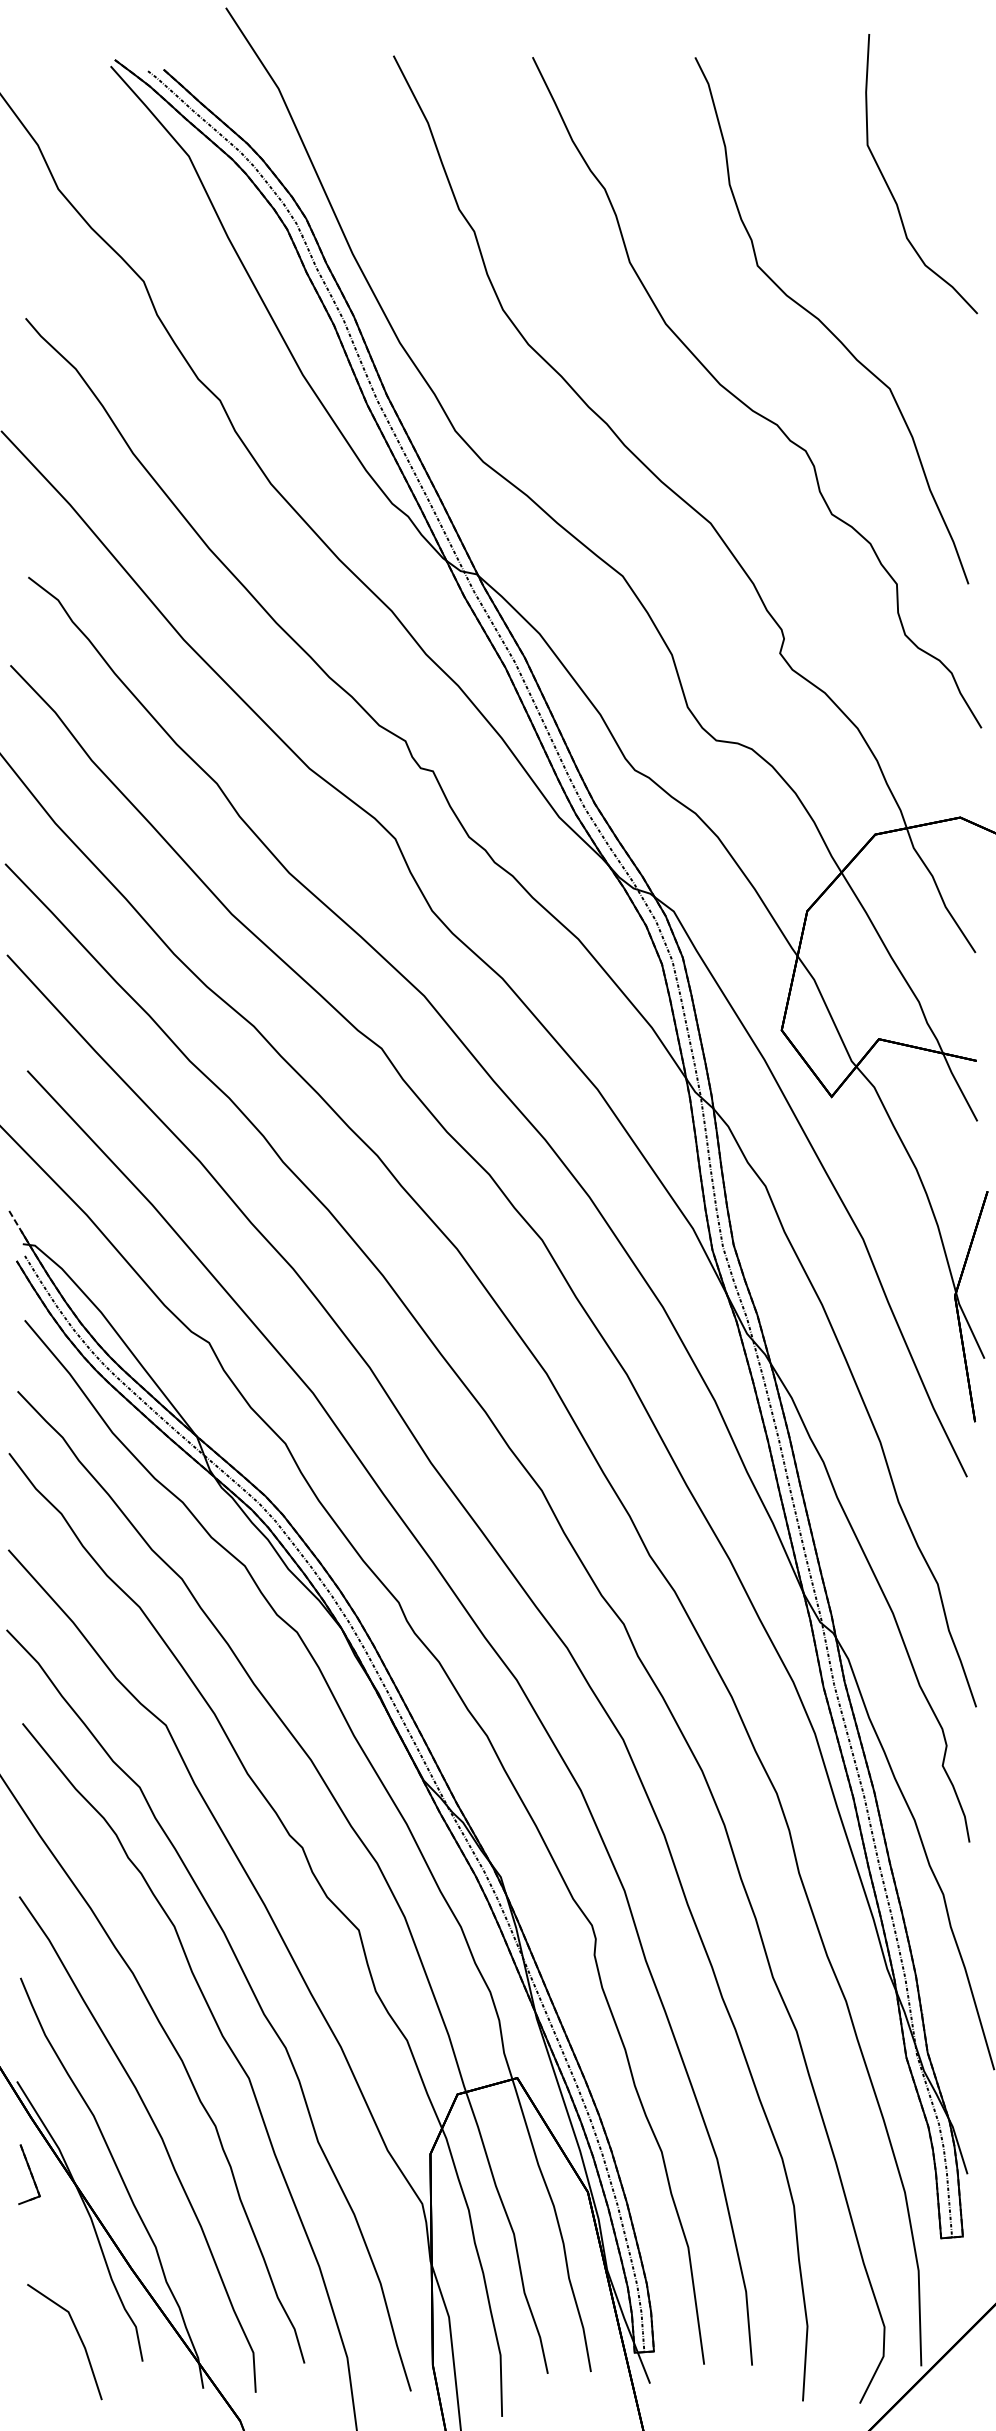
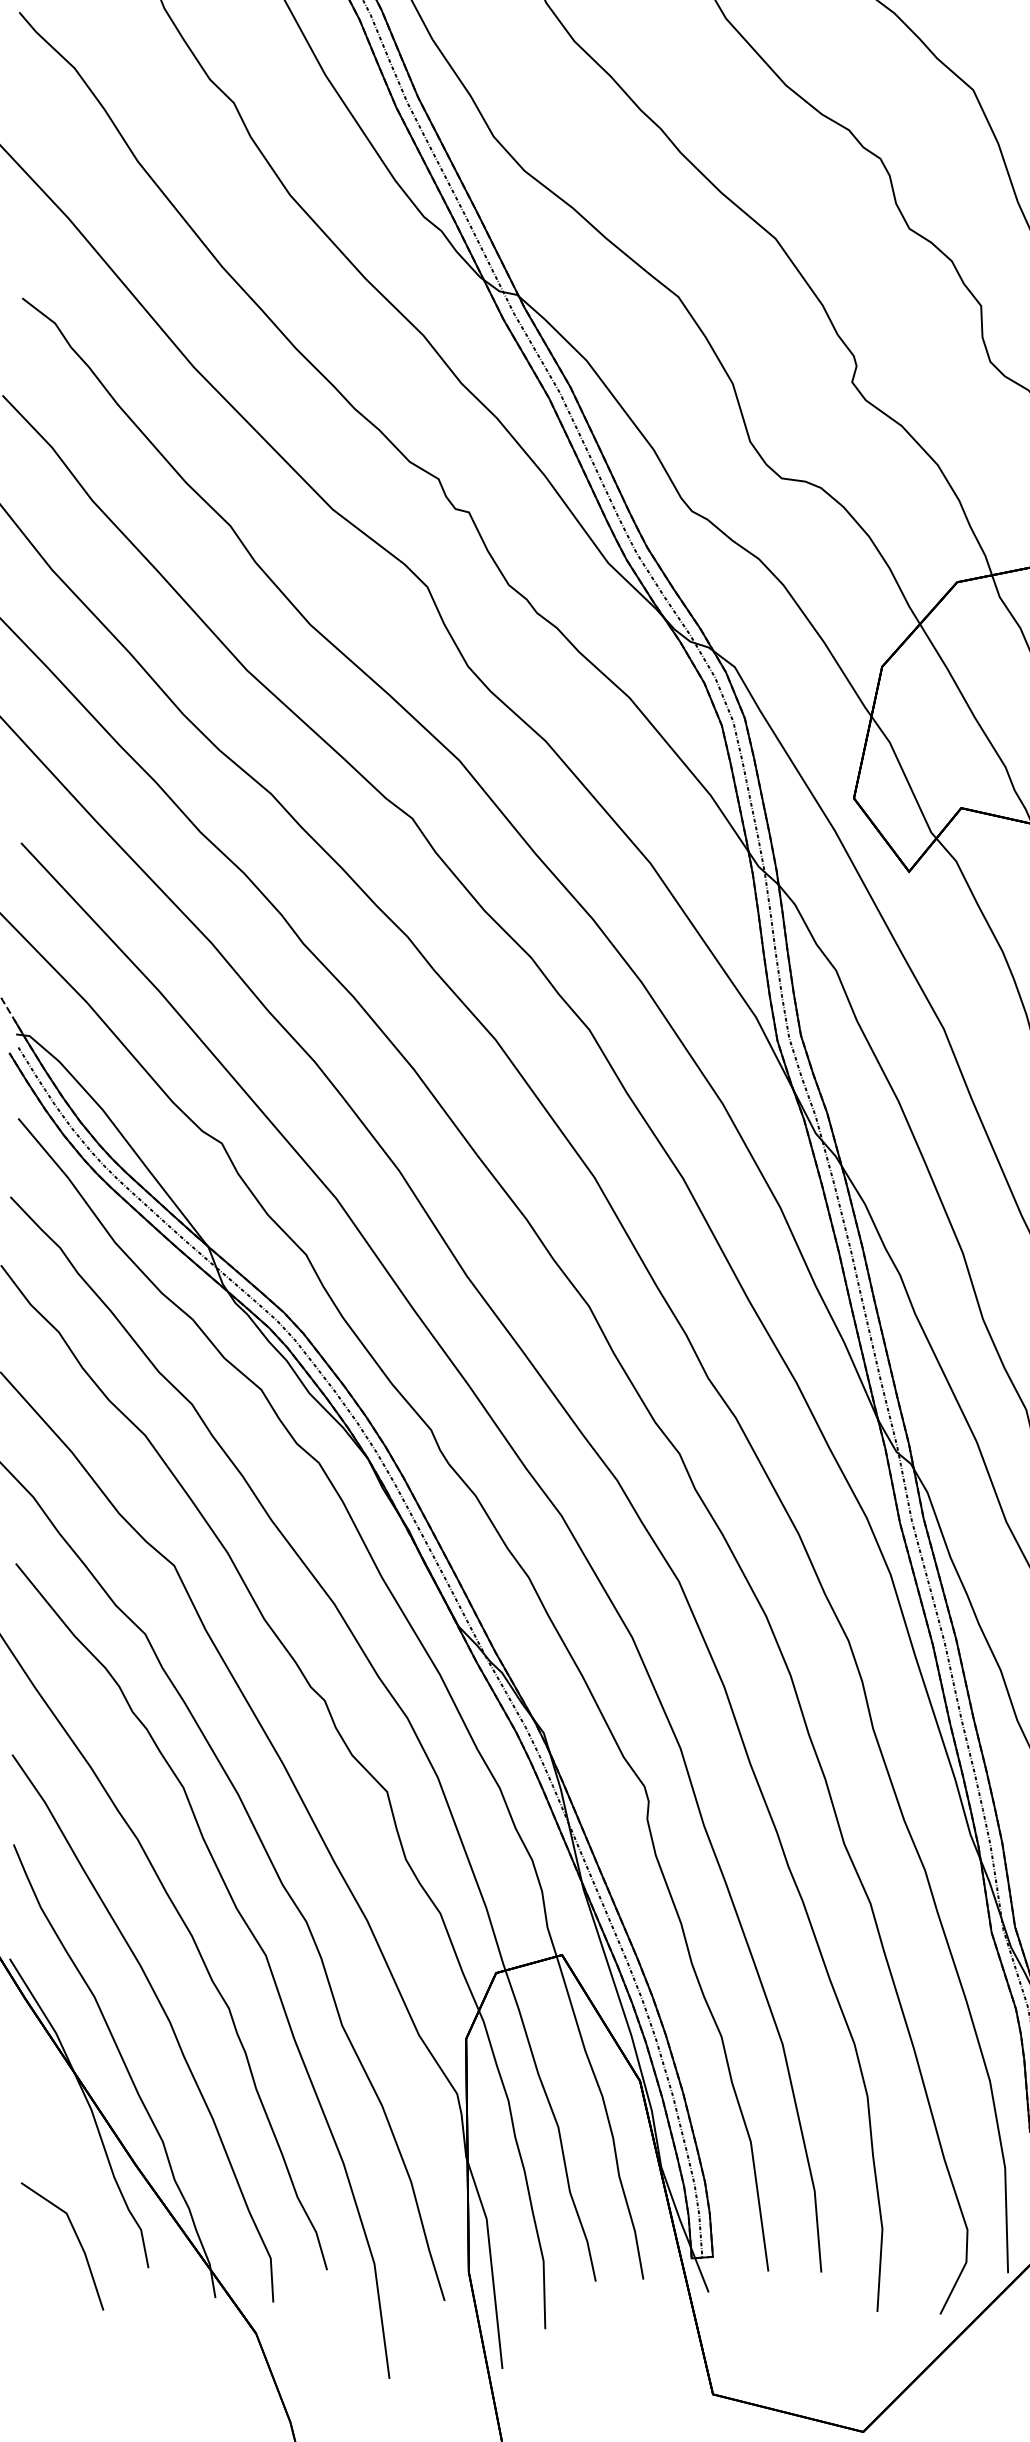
part: (29, 2174) -> (23, 2061), removed

